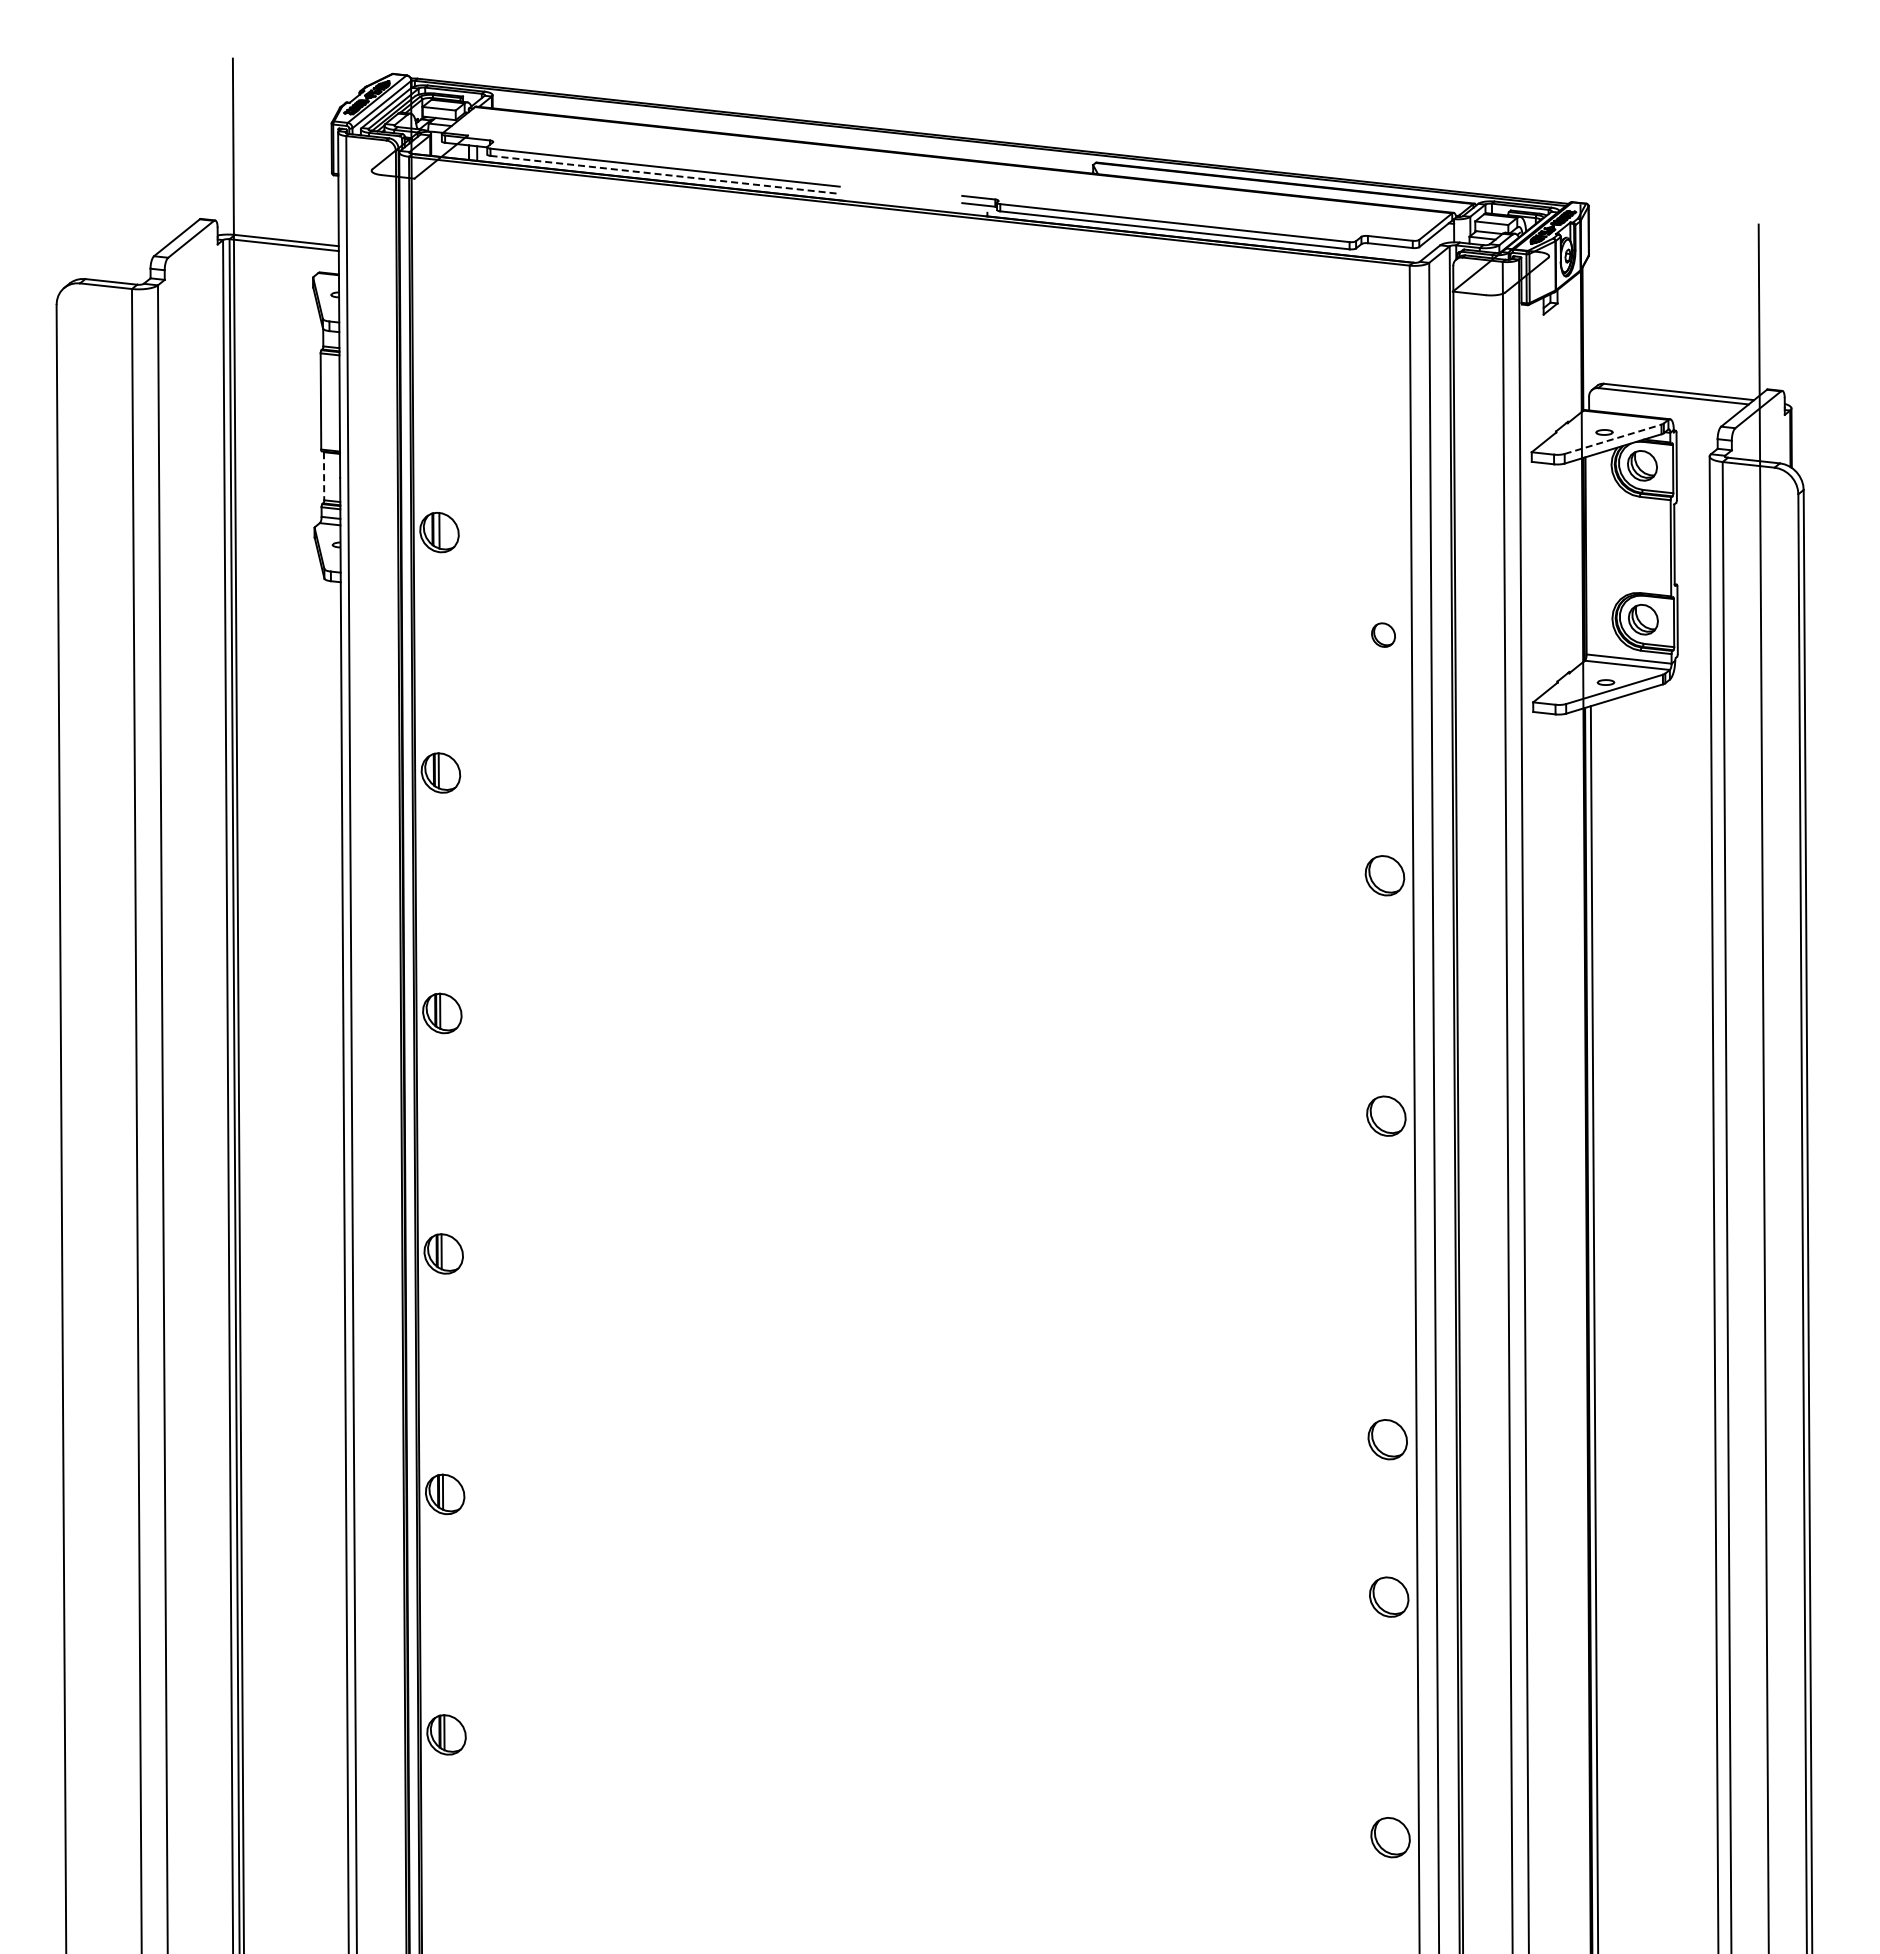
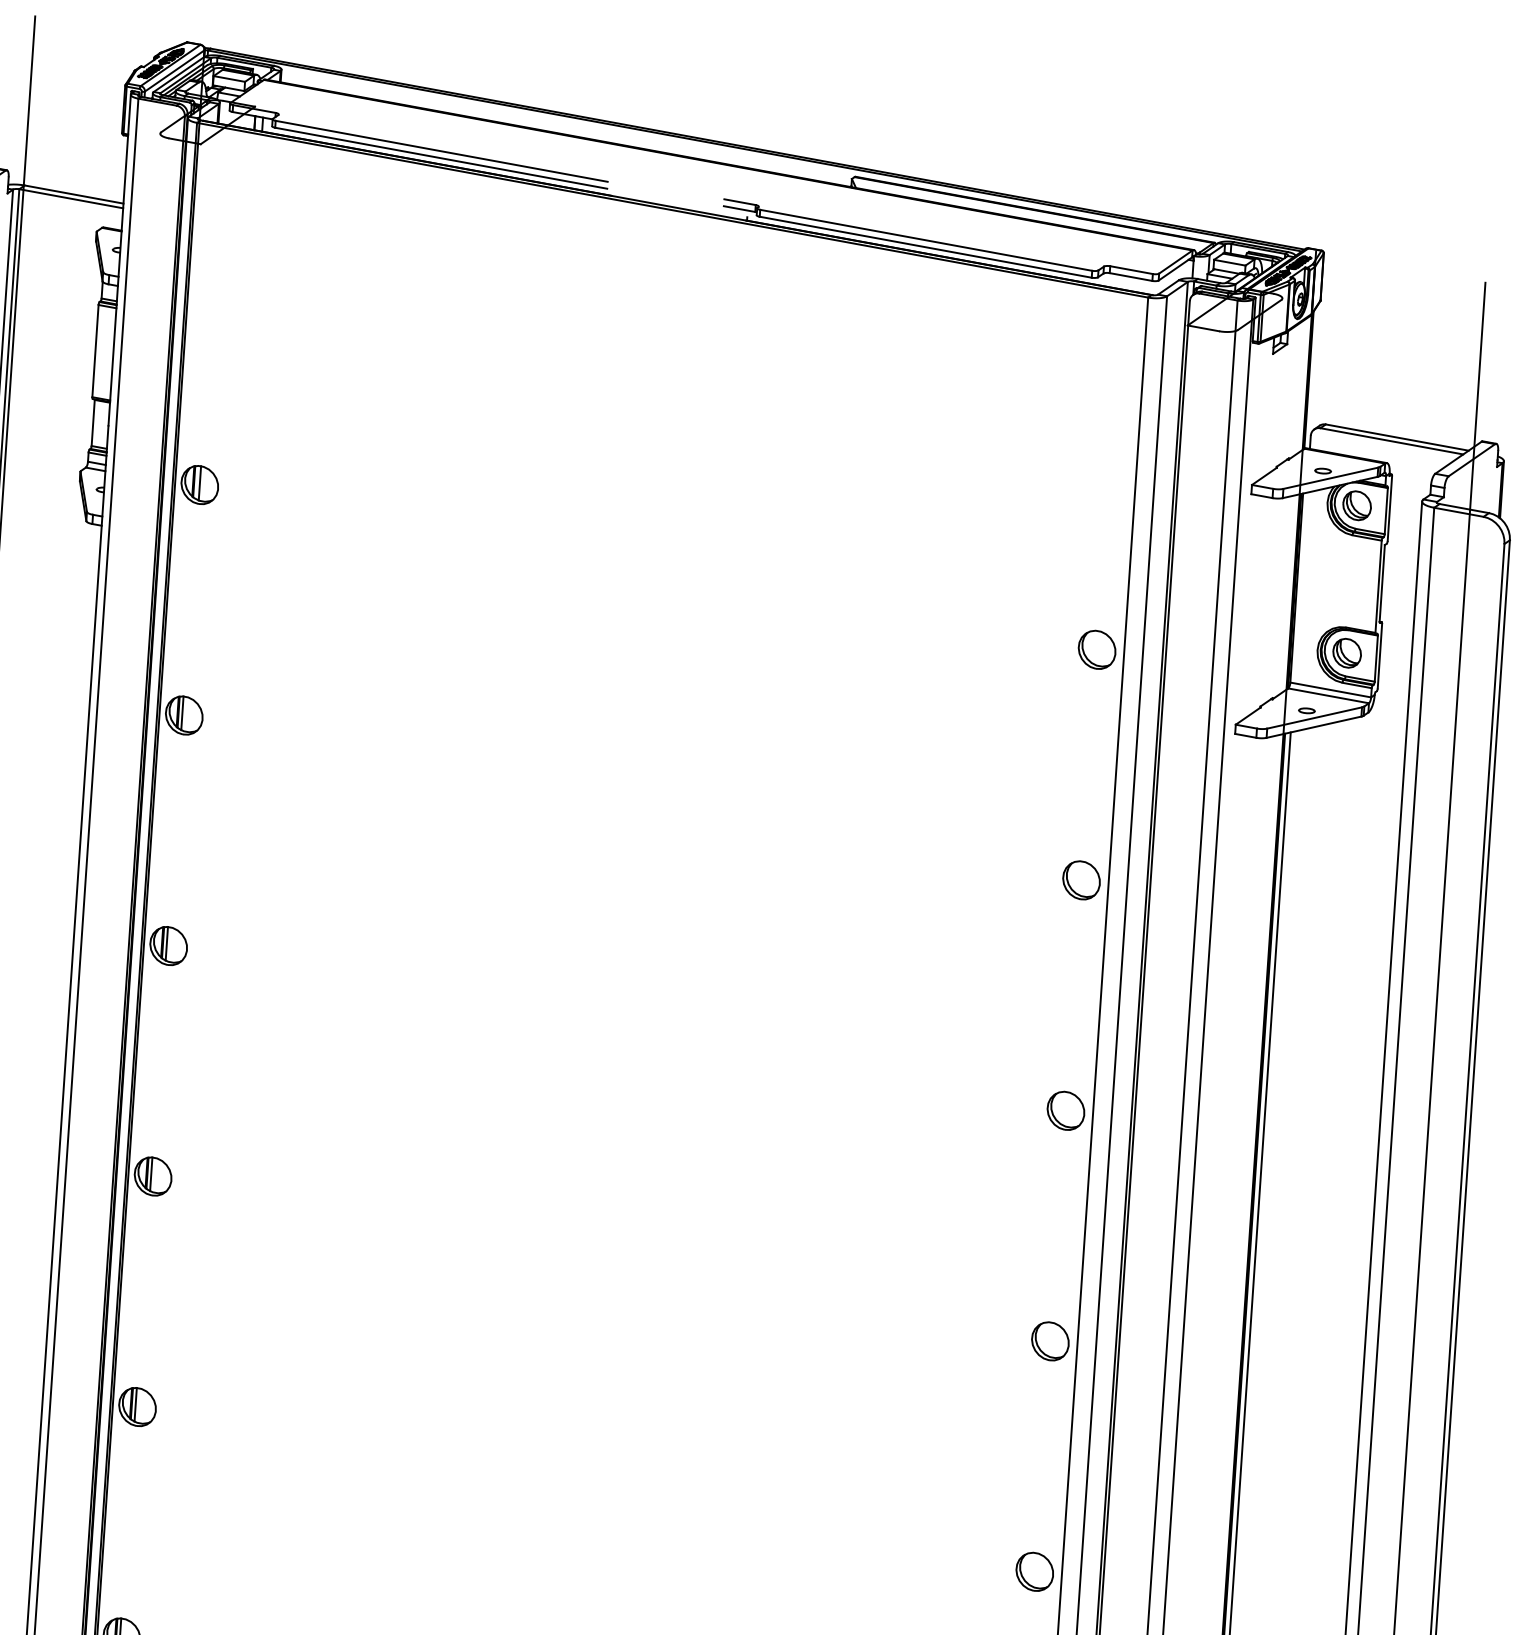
line: (665, 174) -> (441, 157), dashed -> solid
line: (1613, 439) -> (1331, 478), dashed -> solid
line: (324, 476) -> (93, 423), dashed -> solid
part: (1383, 634) -> (1097, 649), size x1.67
part: (1387, 1439) -> (1050, 1341), moved

